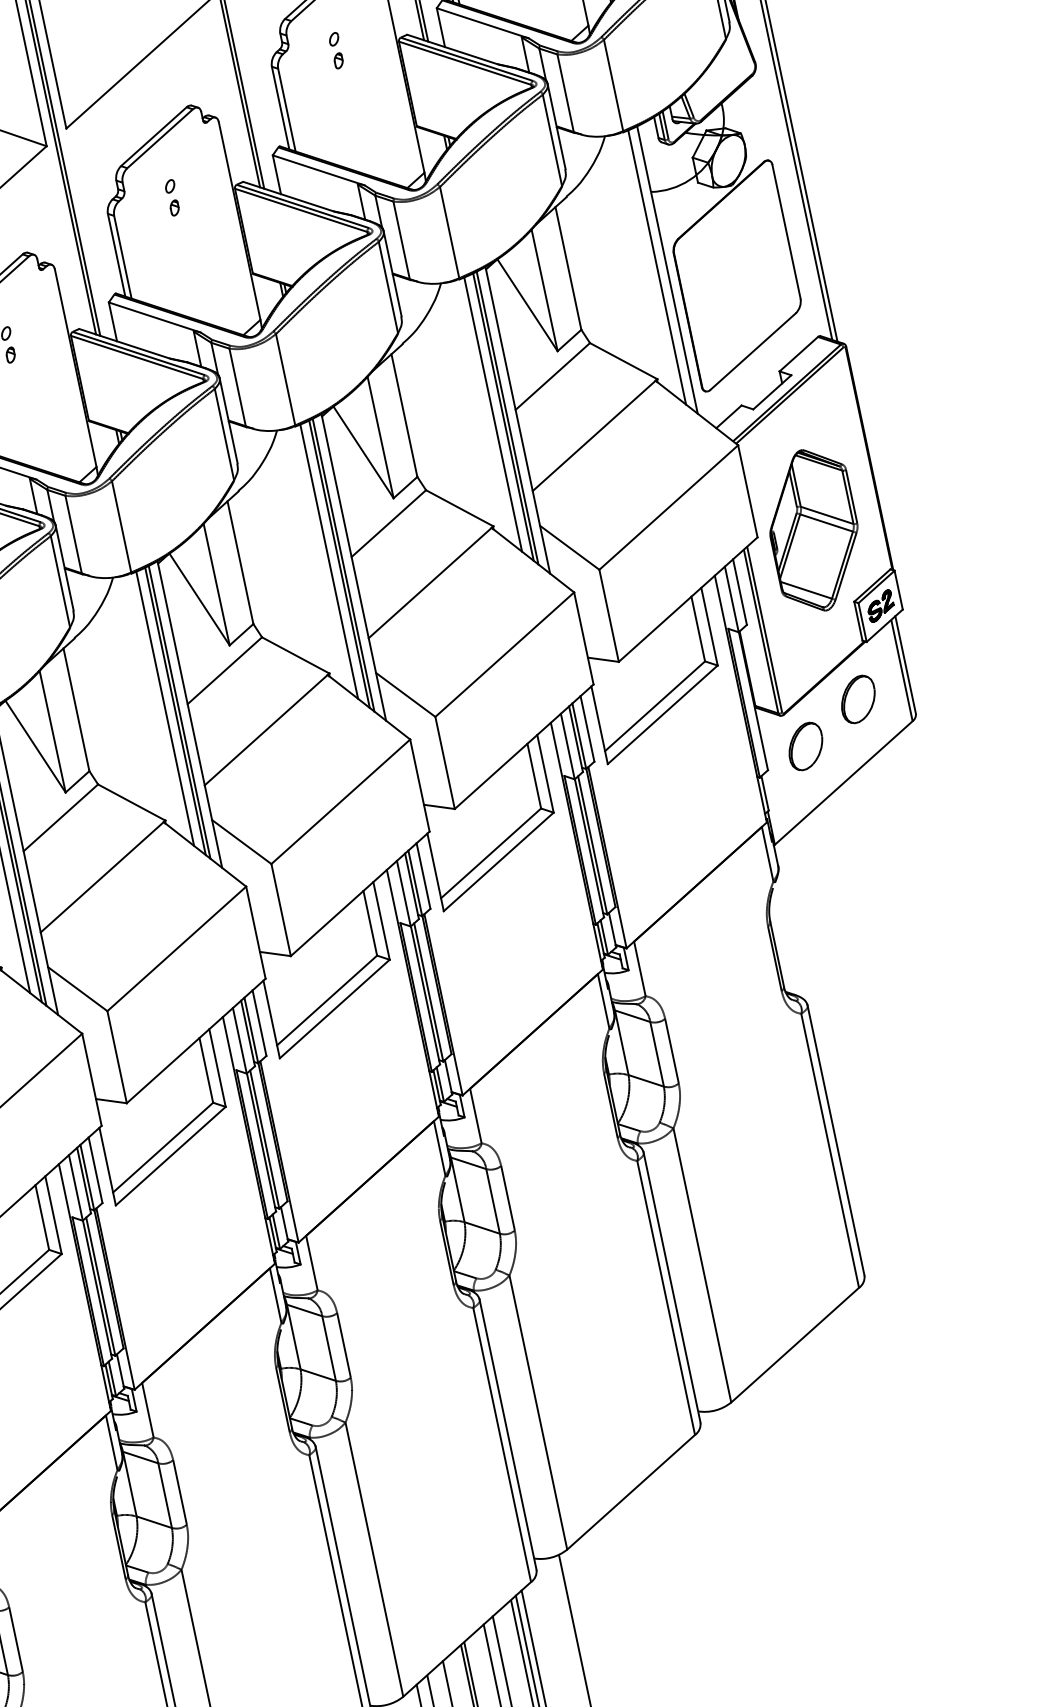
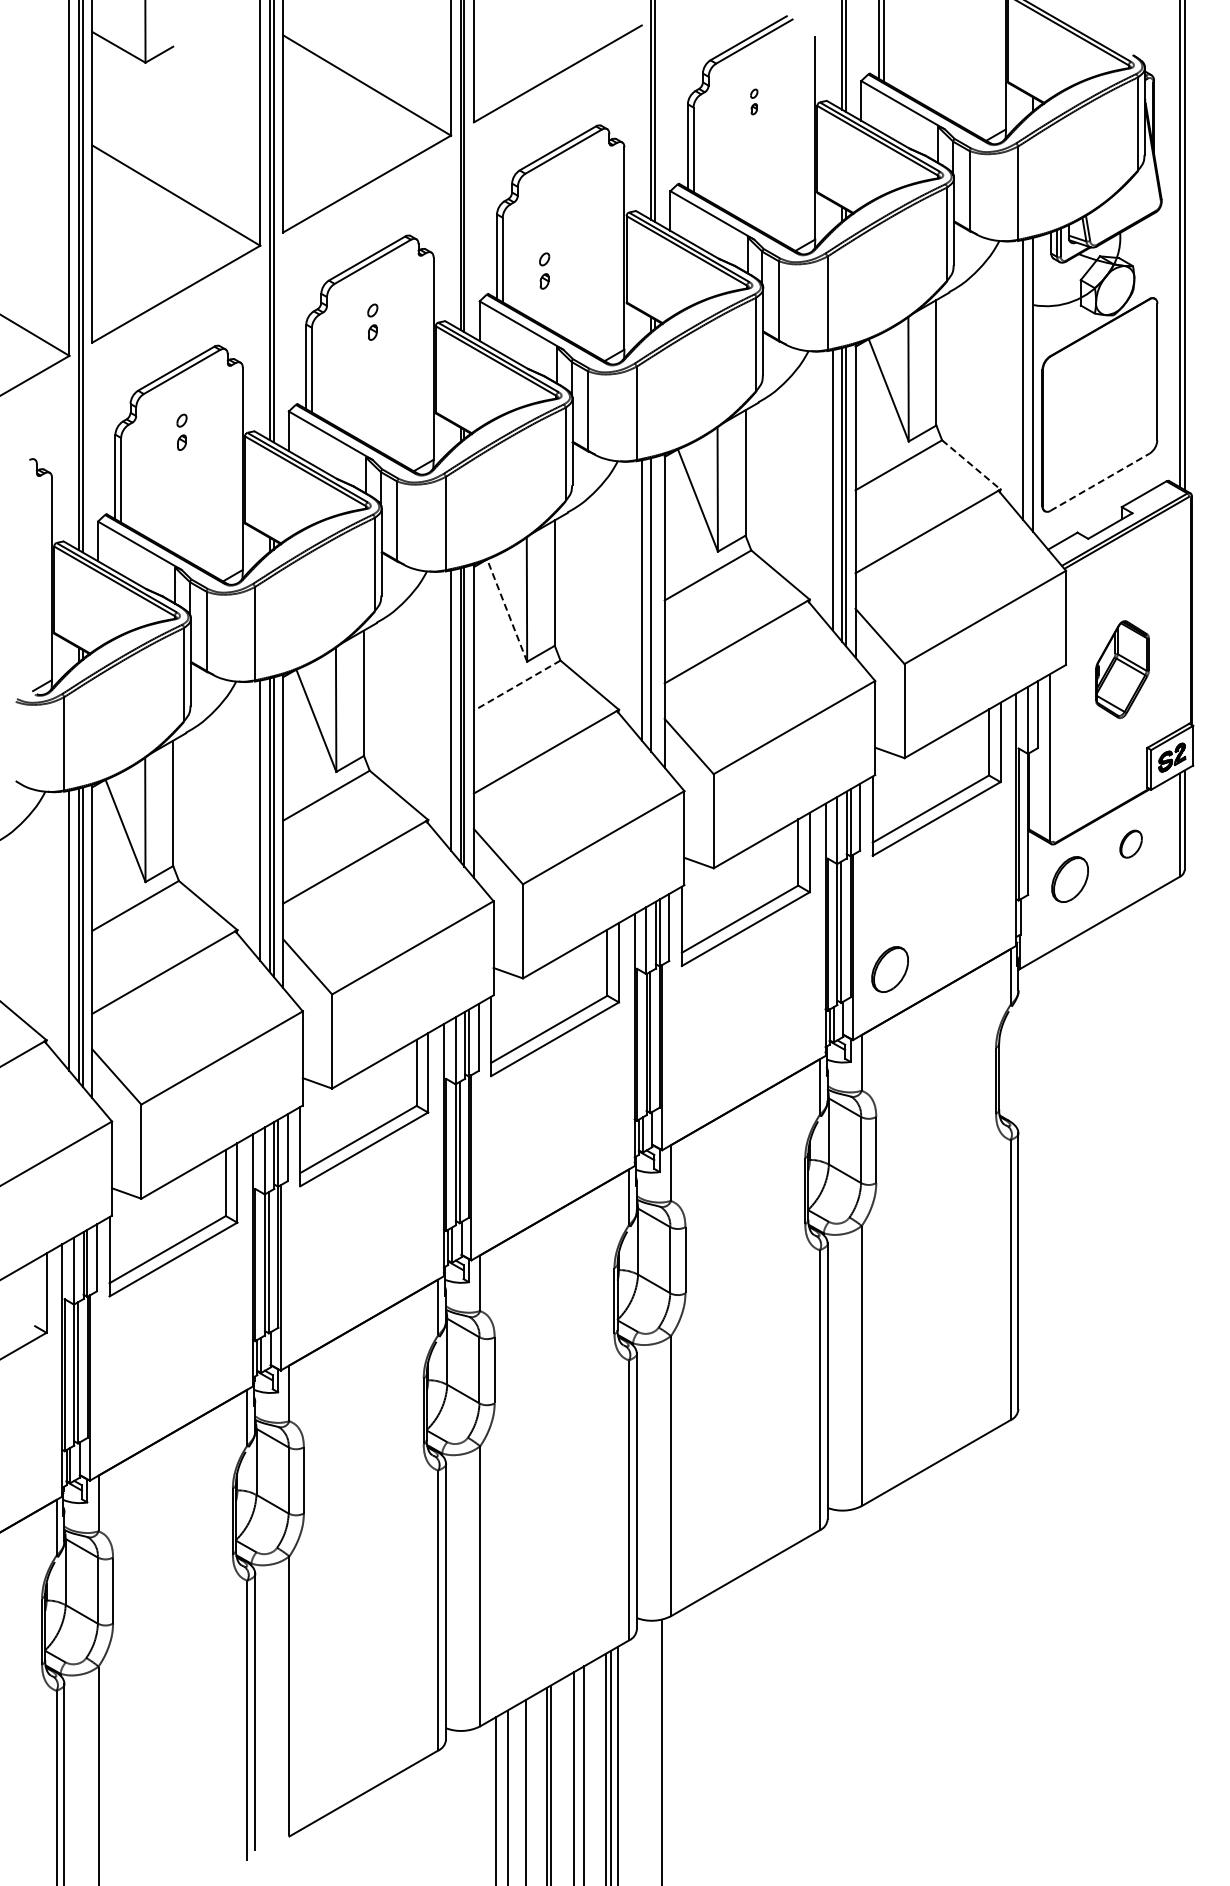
part: (335, 50) -> (753, 101), size x0.7
part: (172, 197) -> (544, 270), moved
line: (753, 350) -> (1100, 481), solid -> dashed
line: (623, 361) -> (971, 465), solid -> dashed
part: (813, 530) -> (1122, 669), size x0.6
line: (343, 564) -> (655, 606), removed
line: (199, 599) -> (507, 610), solid -> dashed
line: (764, 629) -> (1053, 756), removed
line: (225, 670) -> (517, 685), solid -> dashed
part: (857, 698) -> (1130, 843), size x0.6
part: (647, 871) -> (889, 969), added

